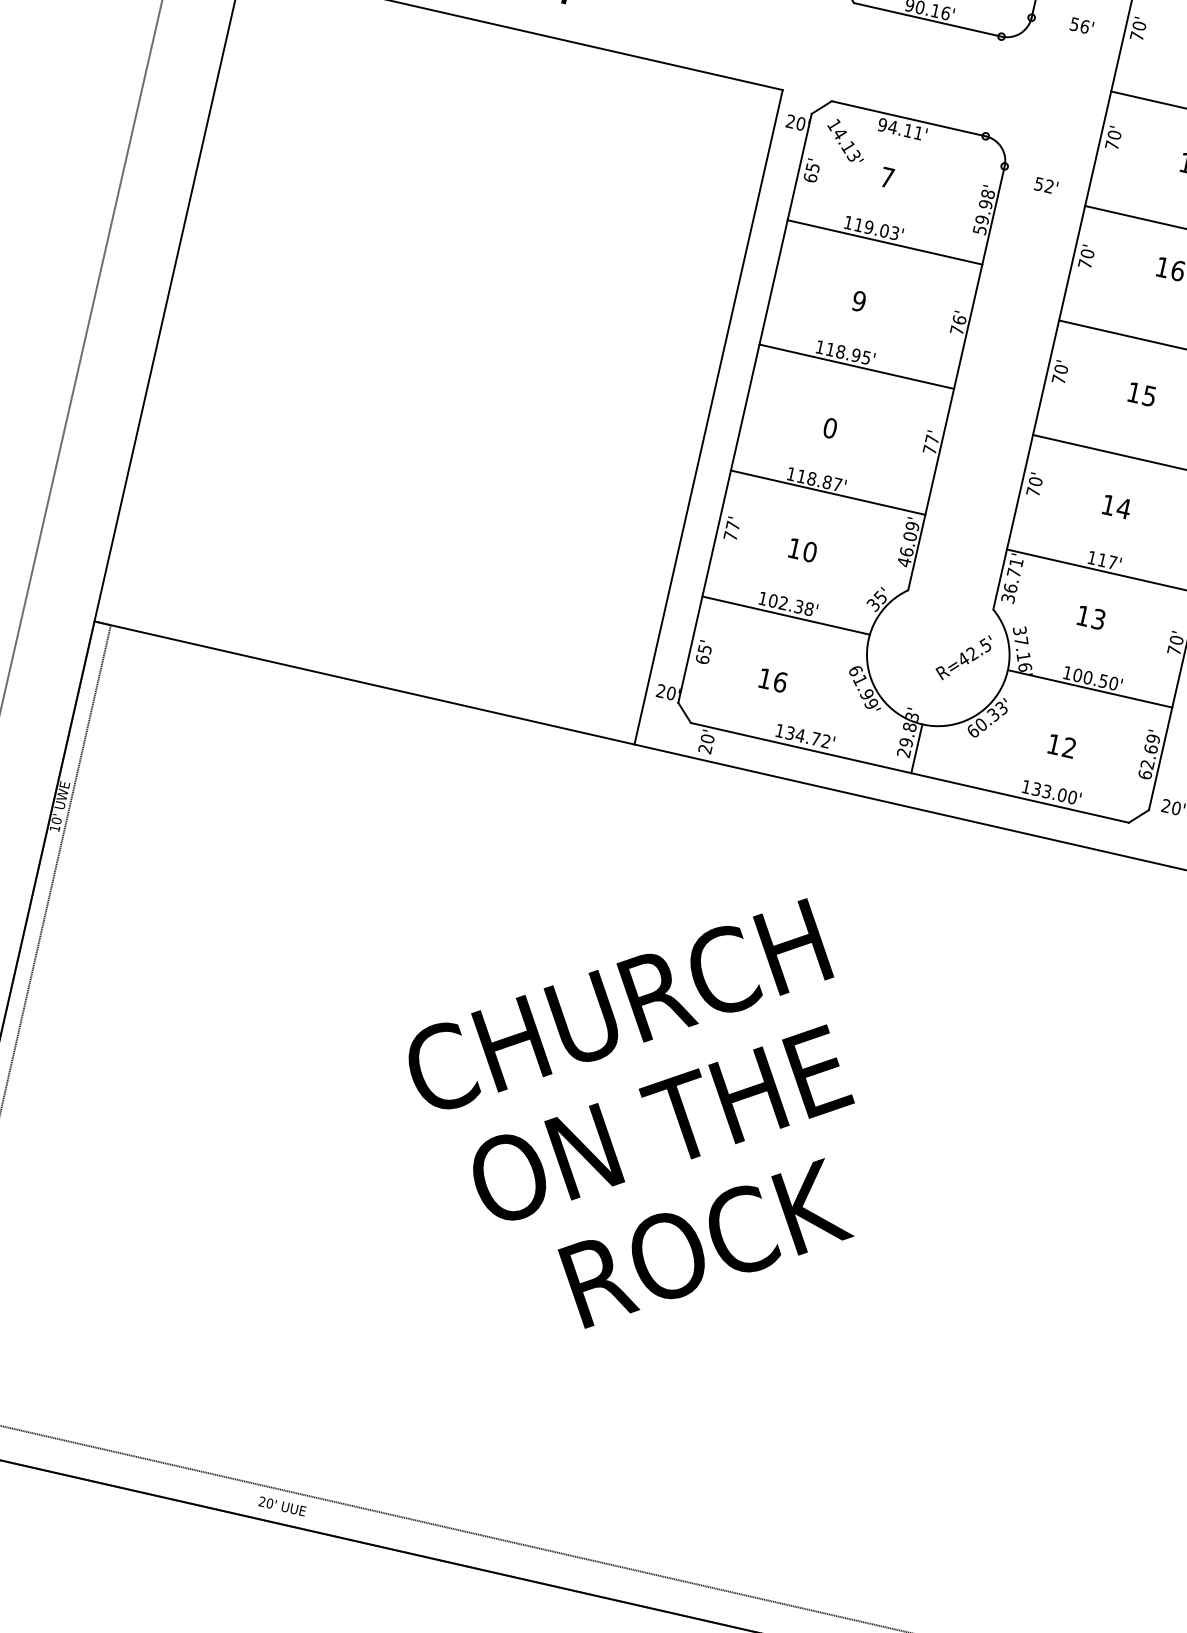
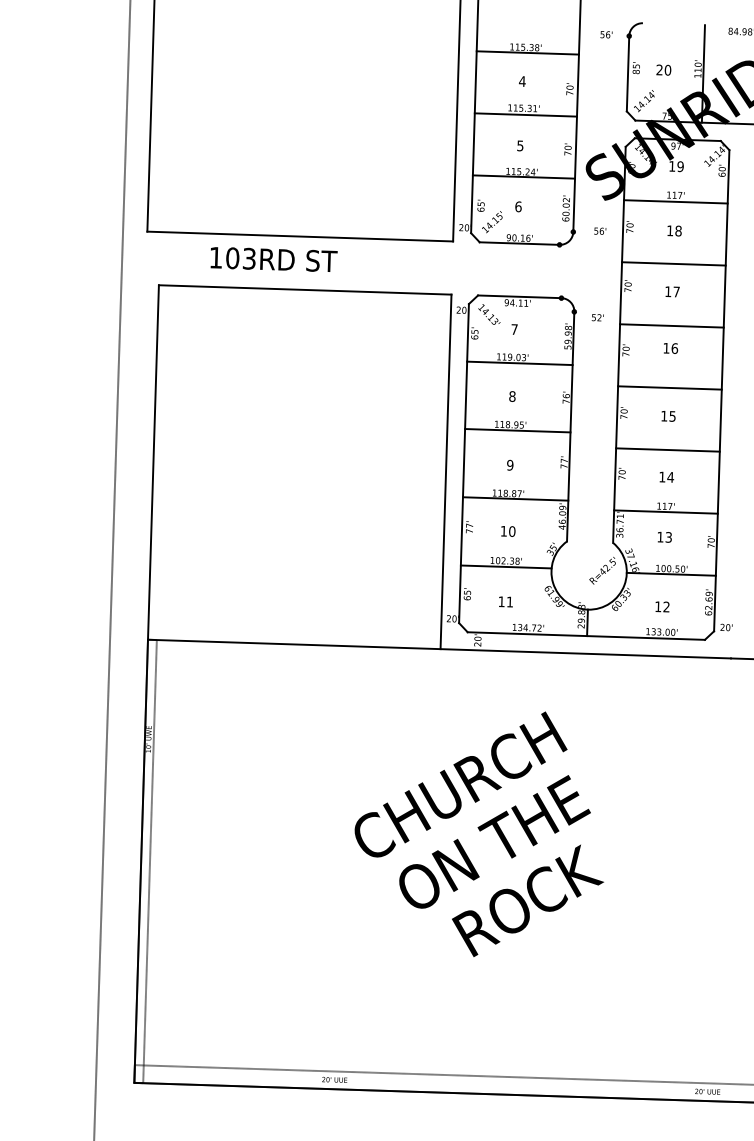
text: (859, 301) -> (512, 396), 9 -> 8
text: (830, 428) -> (510, 465), 0 -> 9
text: (779, 680) -> (509, 601), 16 -> 11

